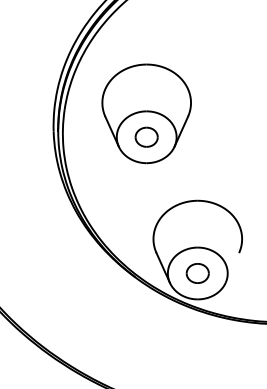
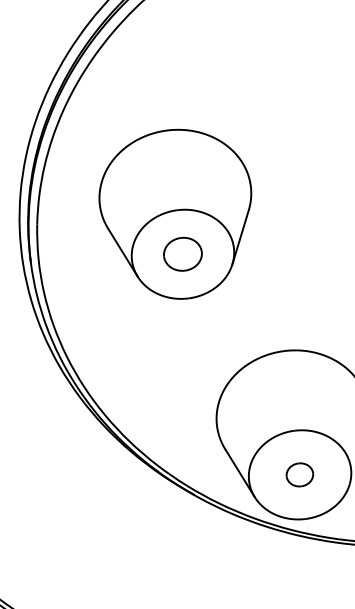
part: (197, 273) -> (299, 474), size x0.7

